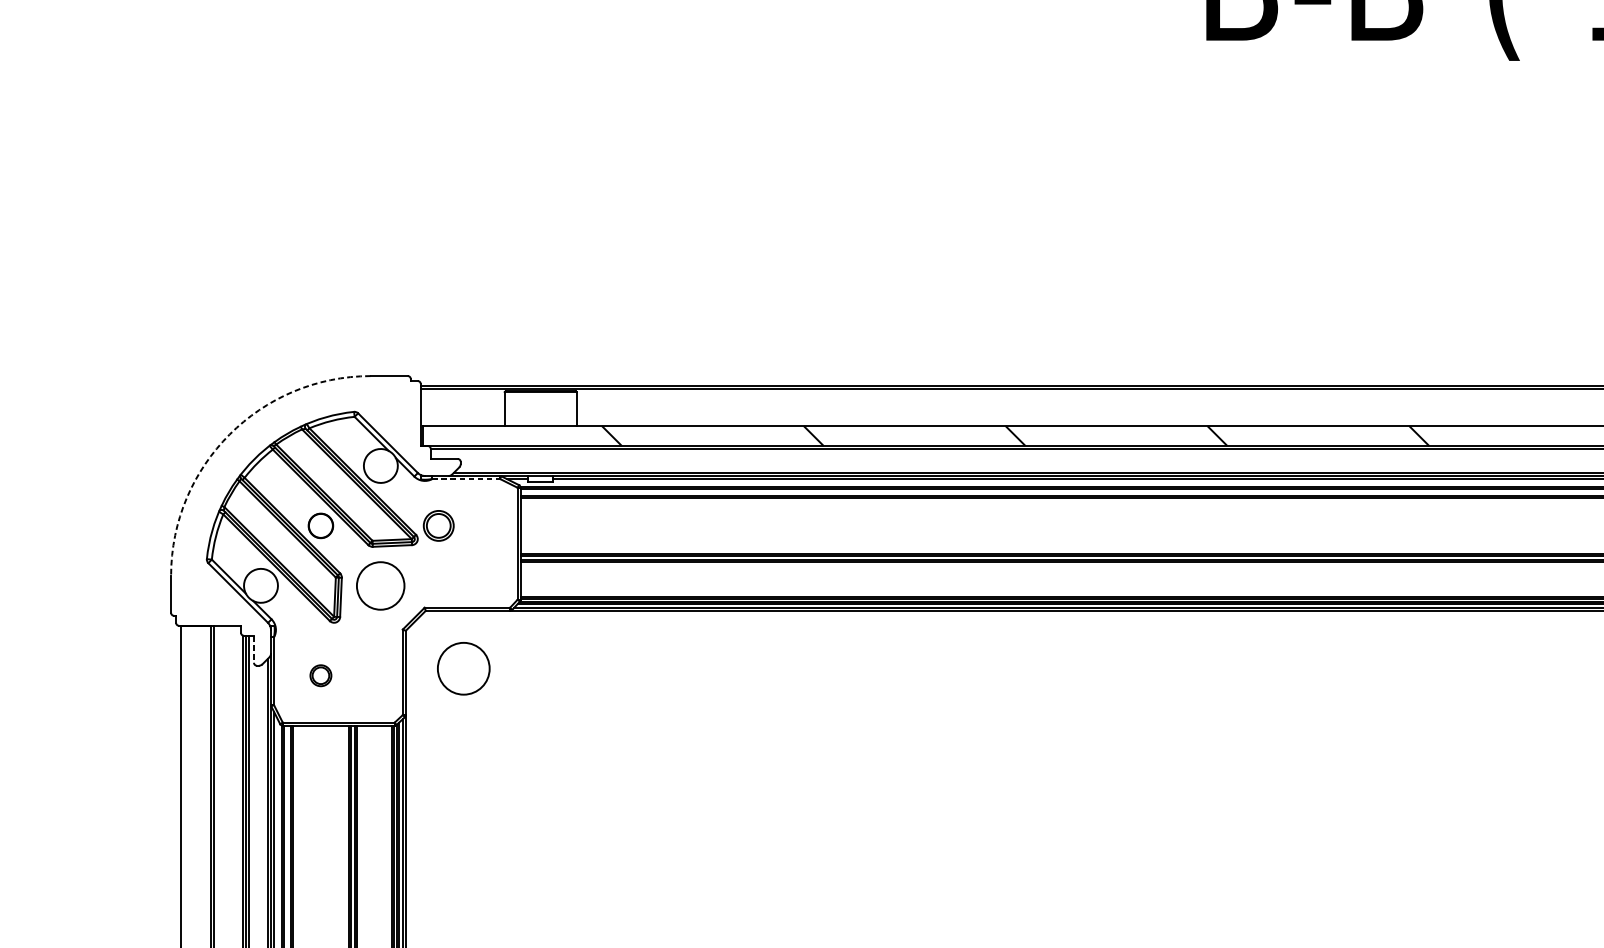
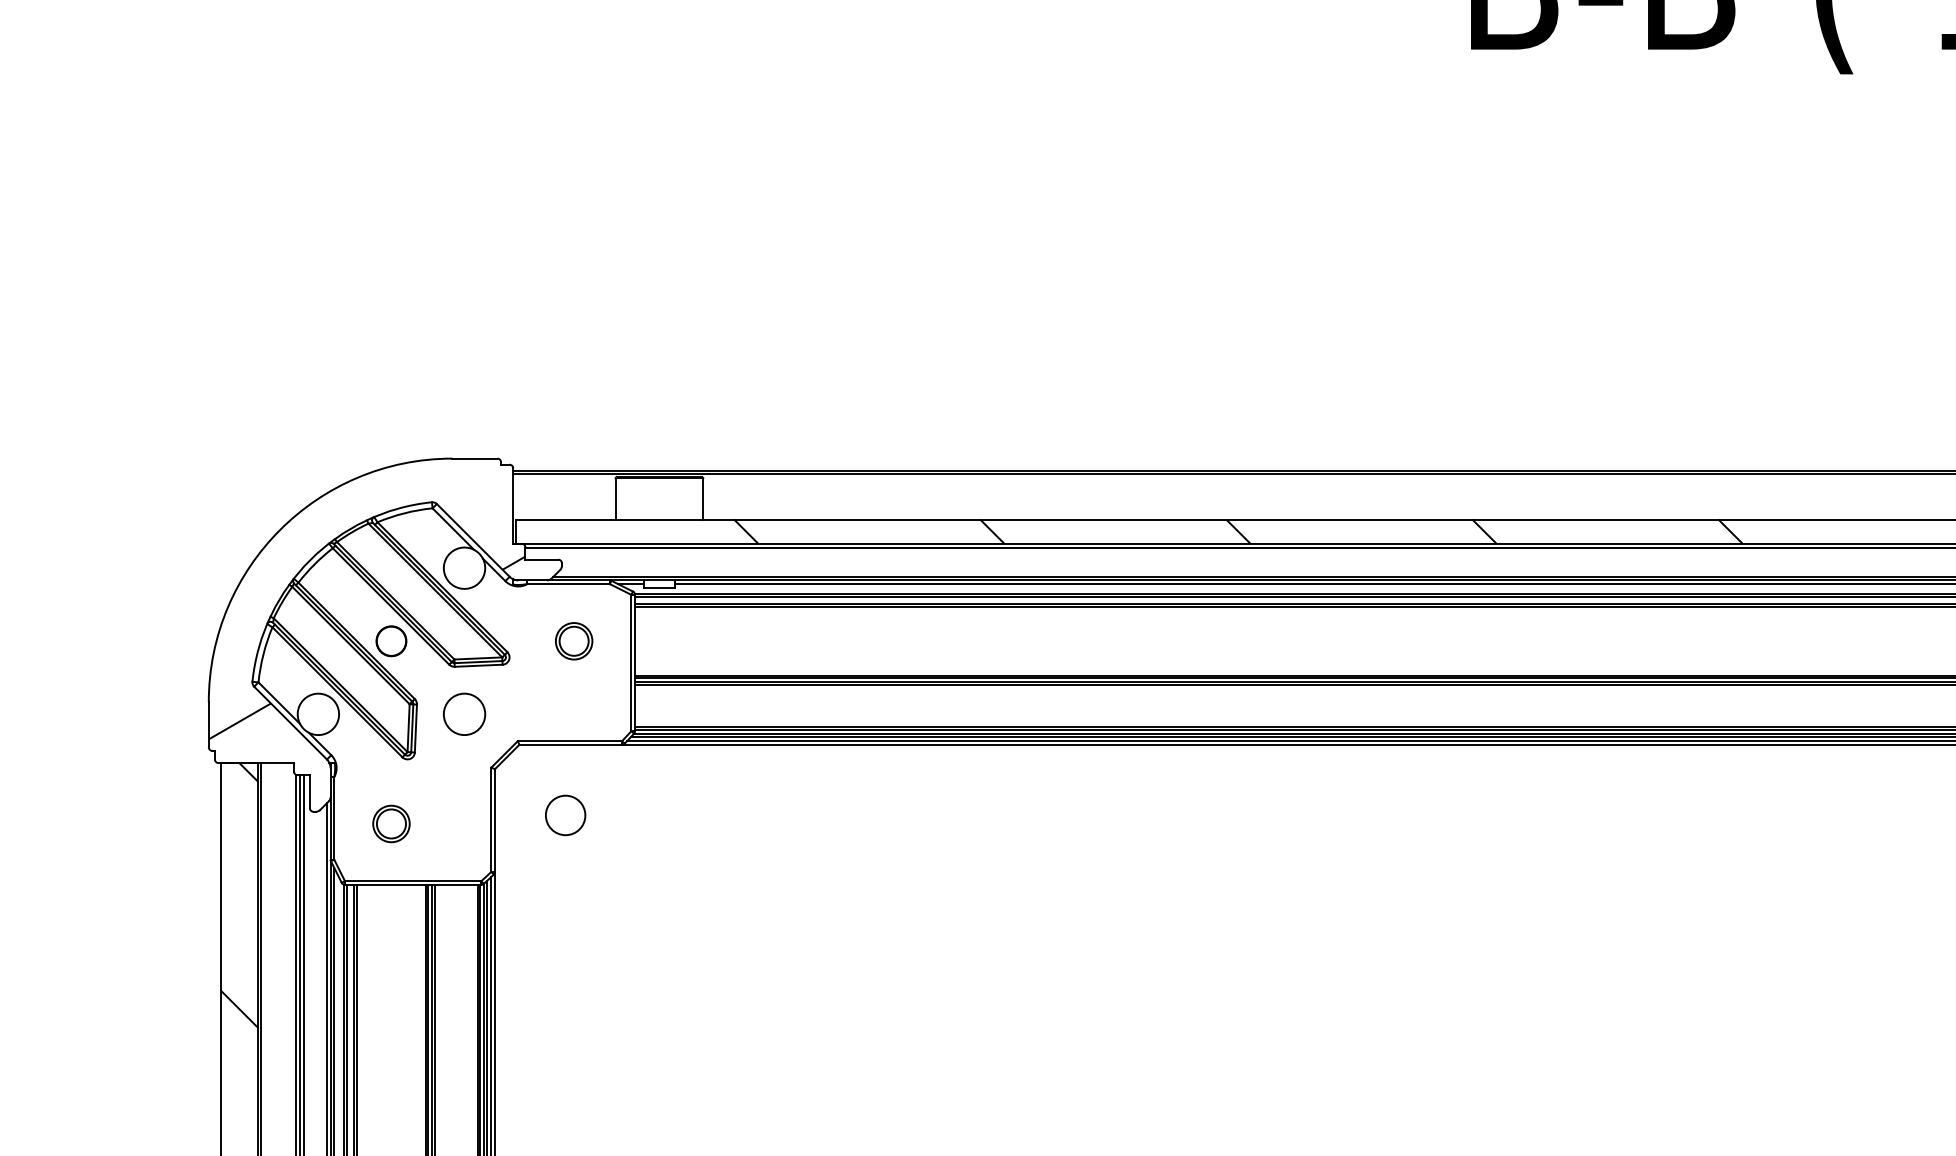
arc: (229, 434) -> (280, 529), dashed -> solid
line: (466, 479) -> (569, 584), dashed -> solid
part: (439, 526) -> (574, 641), moved
hatch: (300, 531) -> (366, 647), added
circle: (380, 585) -> (464, 713), size x0.71
line: (253, 649) -> (309, 792), dashed -> solid
circle: (463, 668) -> (565, 815), size x0.62
part: (320, 675) -> (391, 823), size x1.43
hatch: (195, 734) -> (238, 895), added

